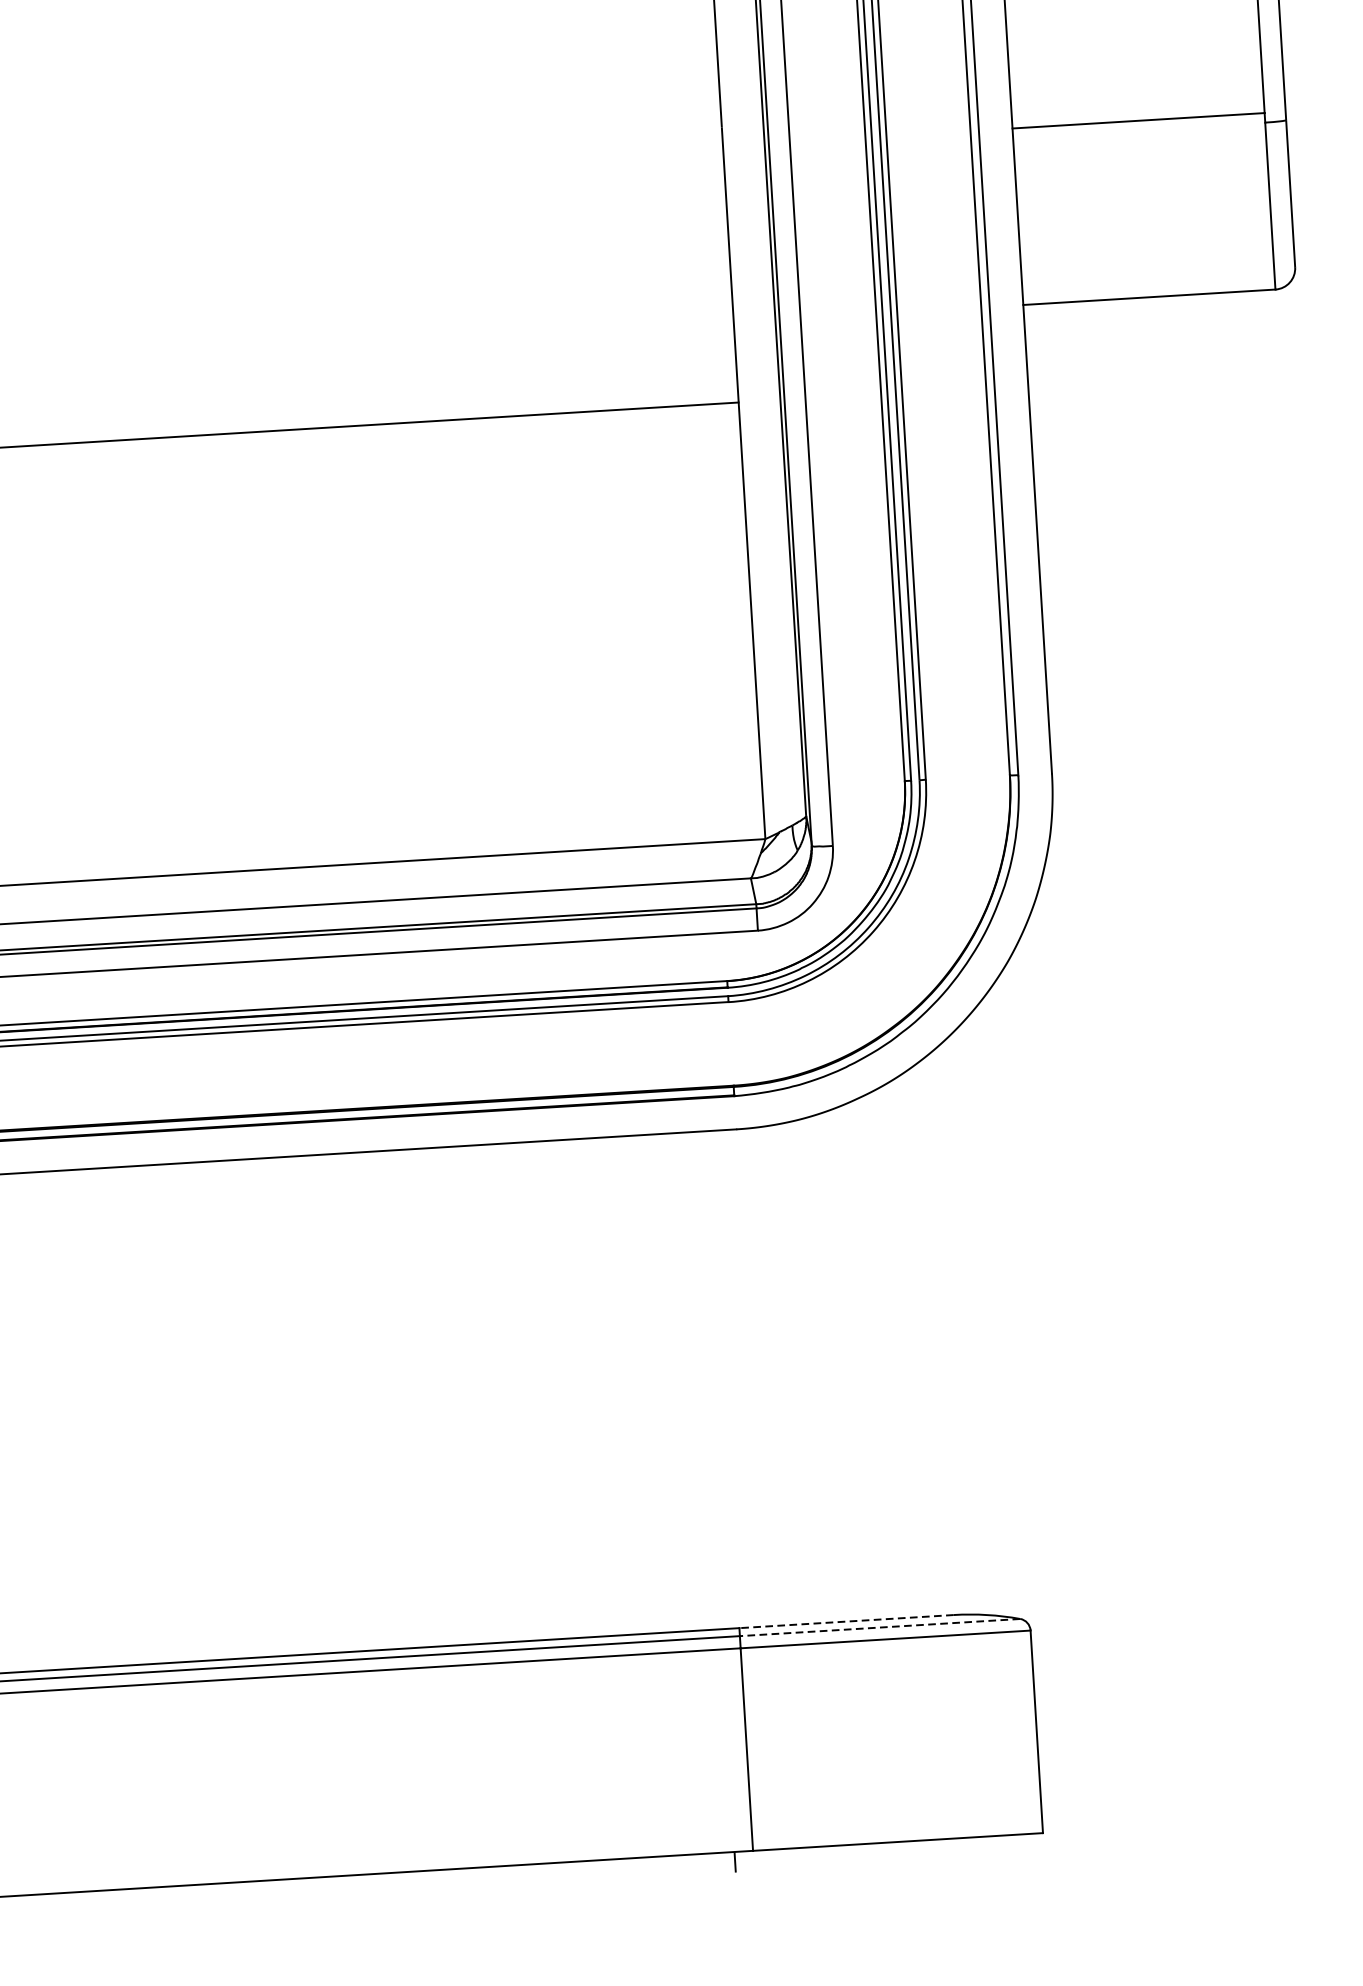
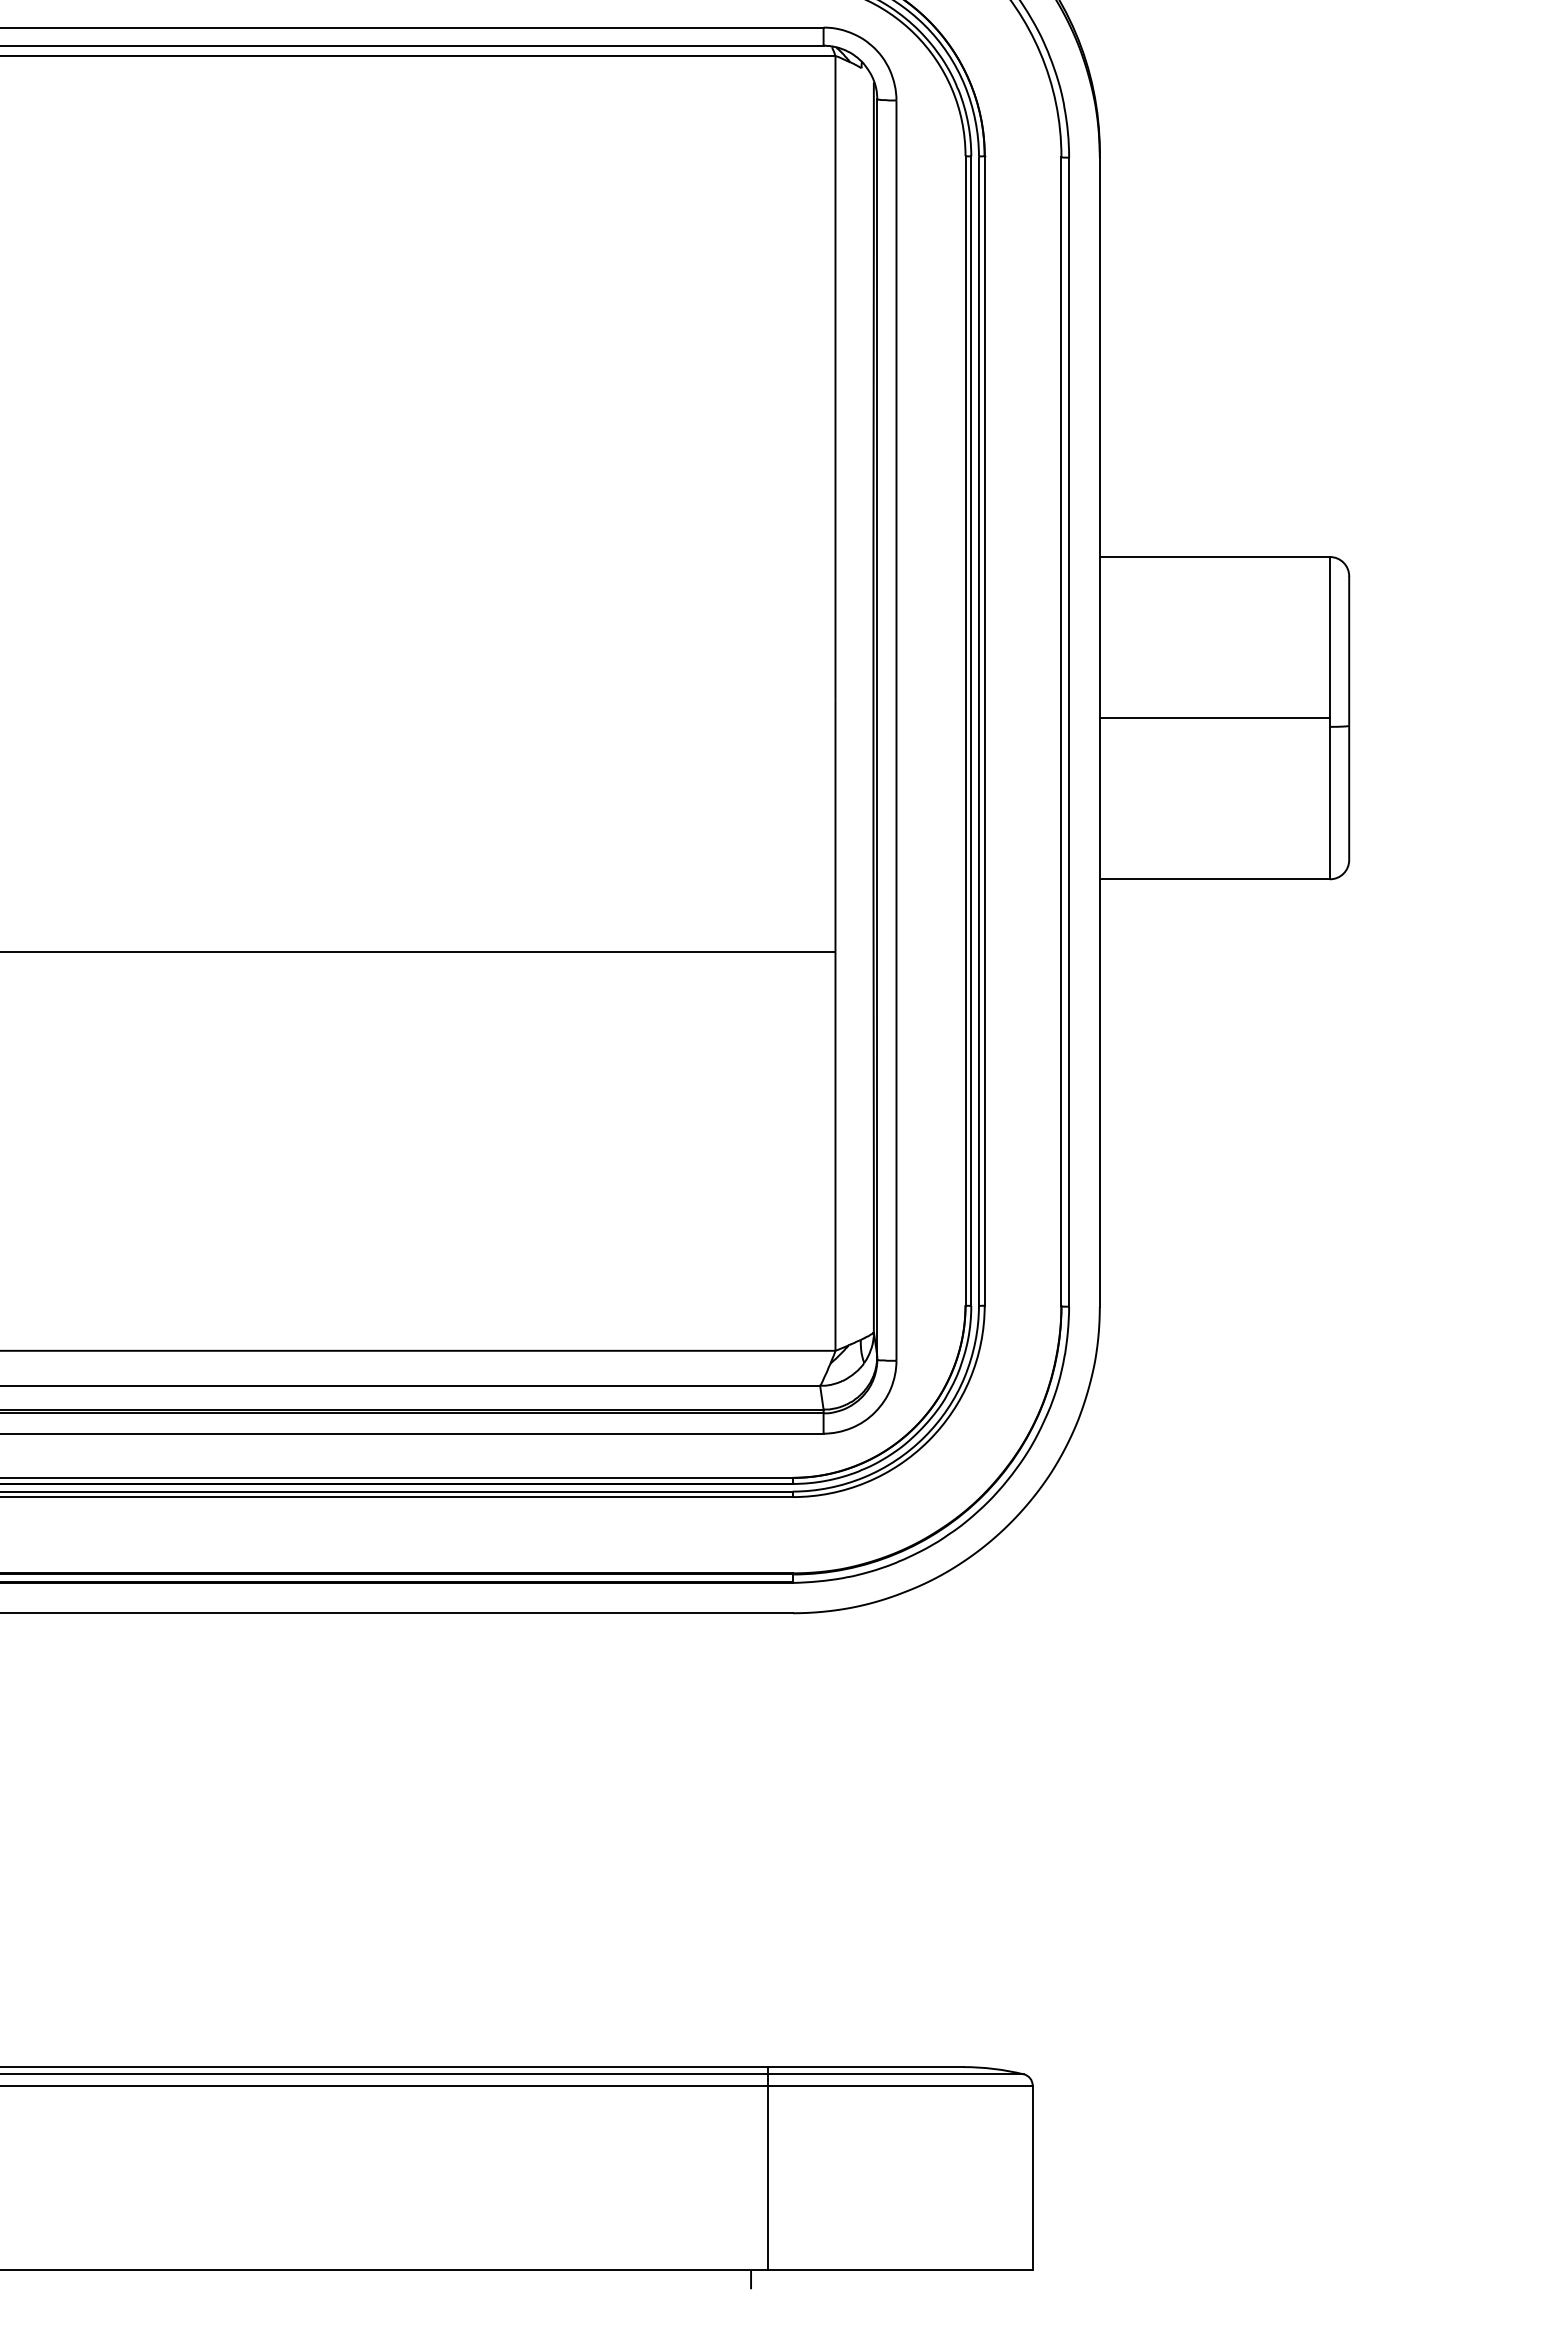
line: (846, 1622) -> (865, 2067), dashed -> solid
line: (879, 1627) -> (895, 2074), dashed -> solid

